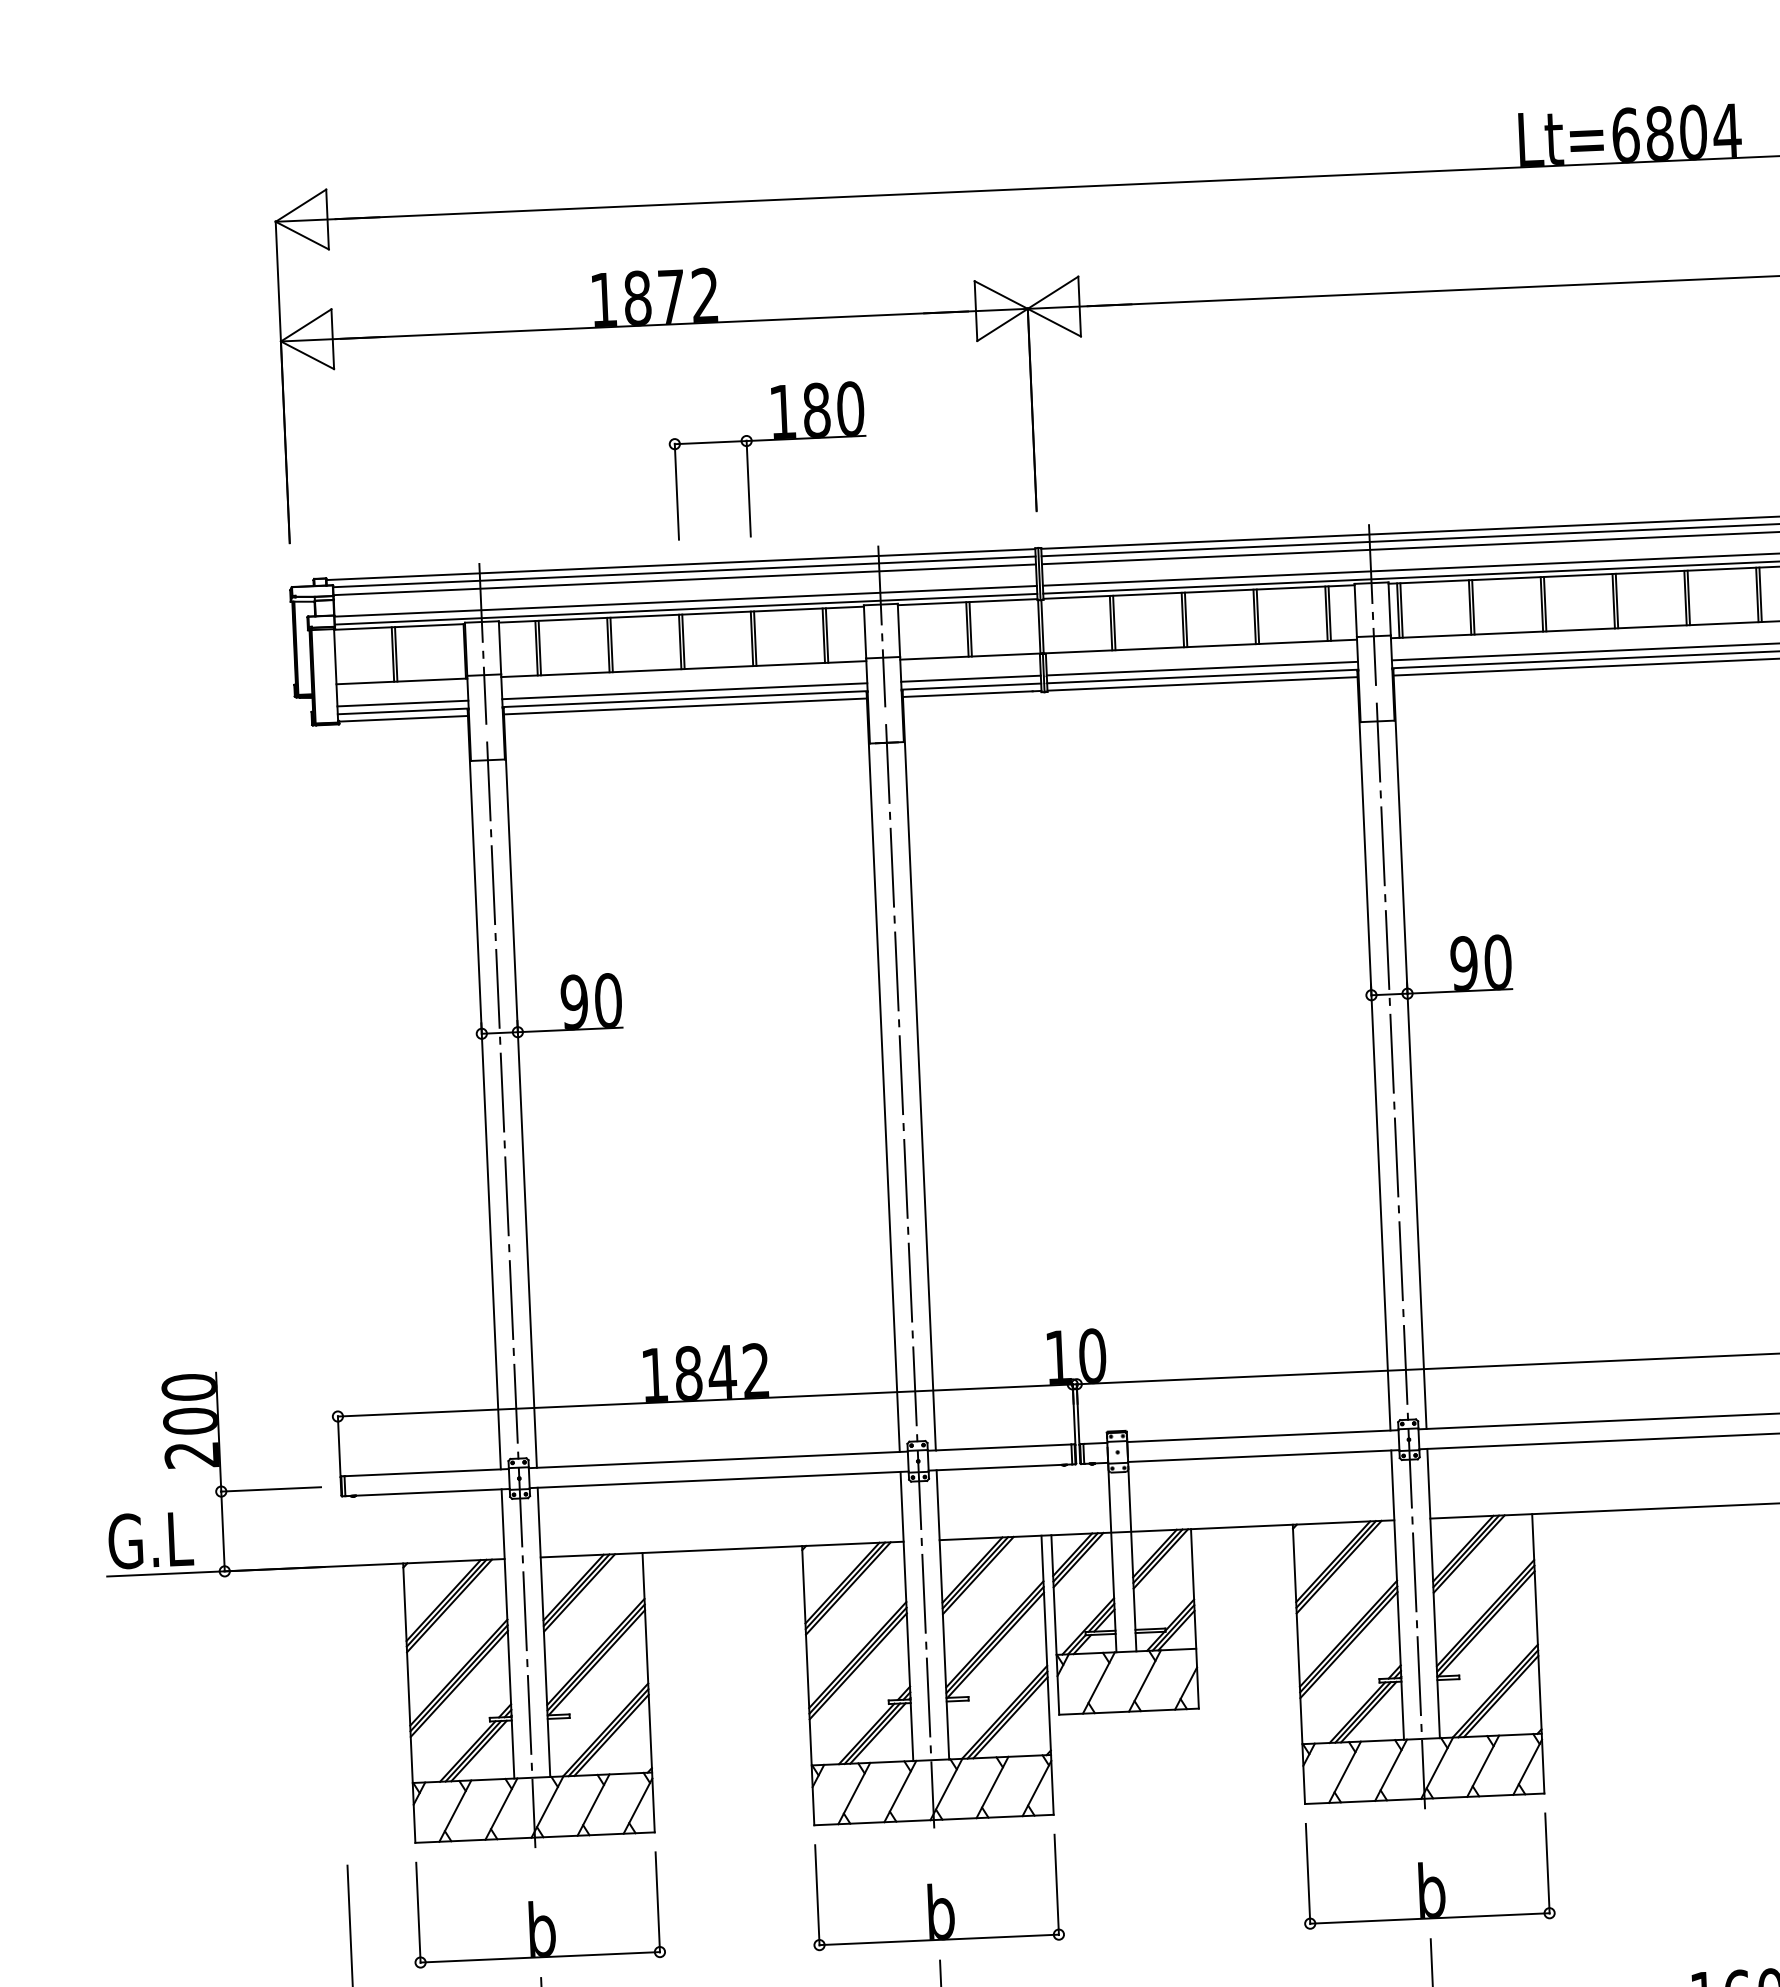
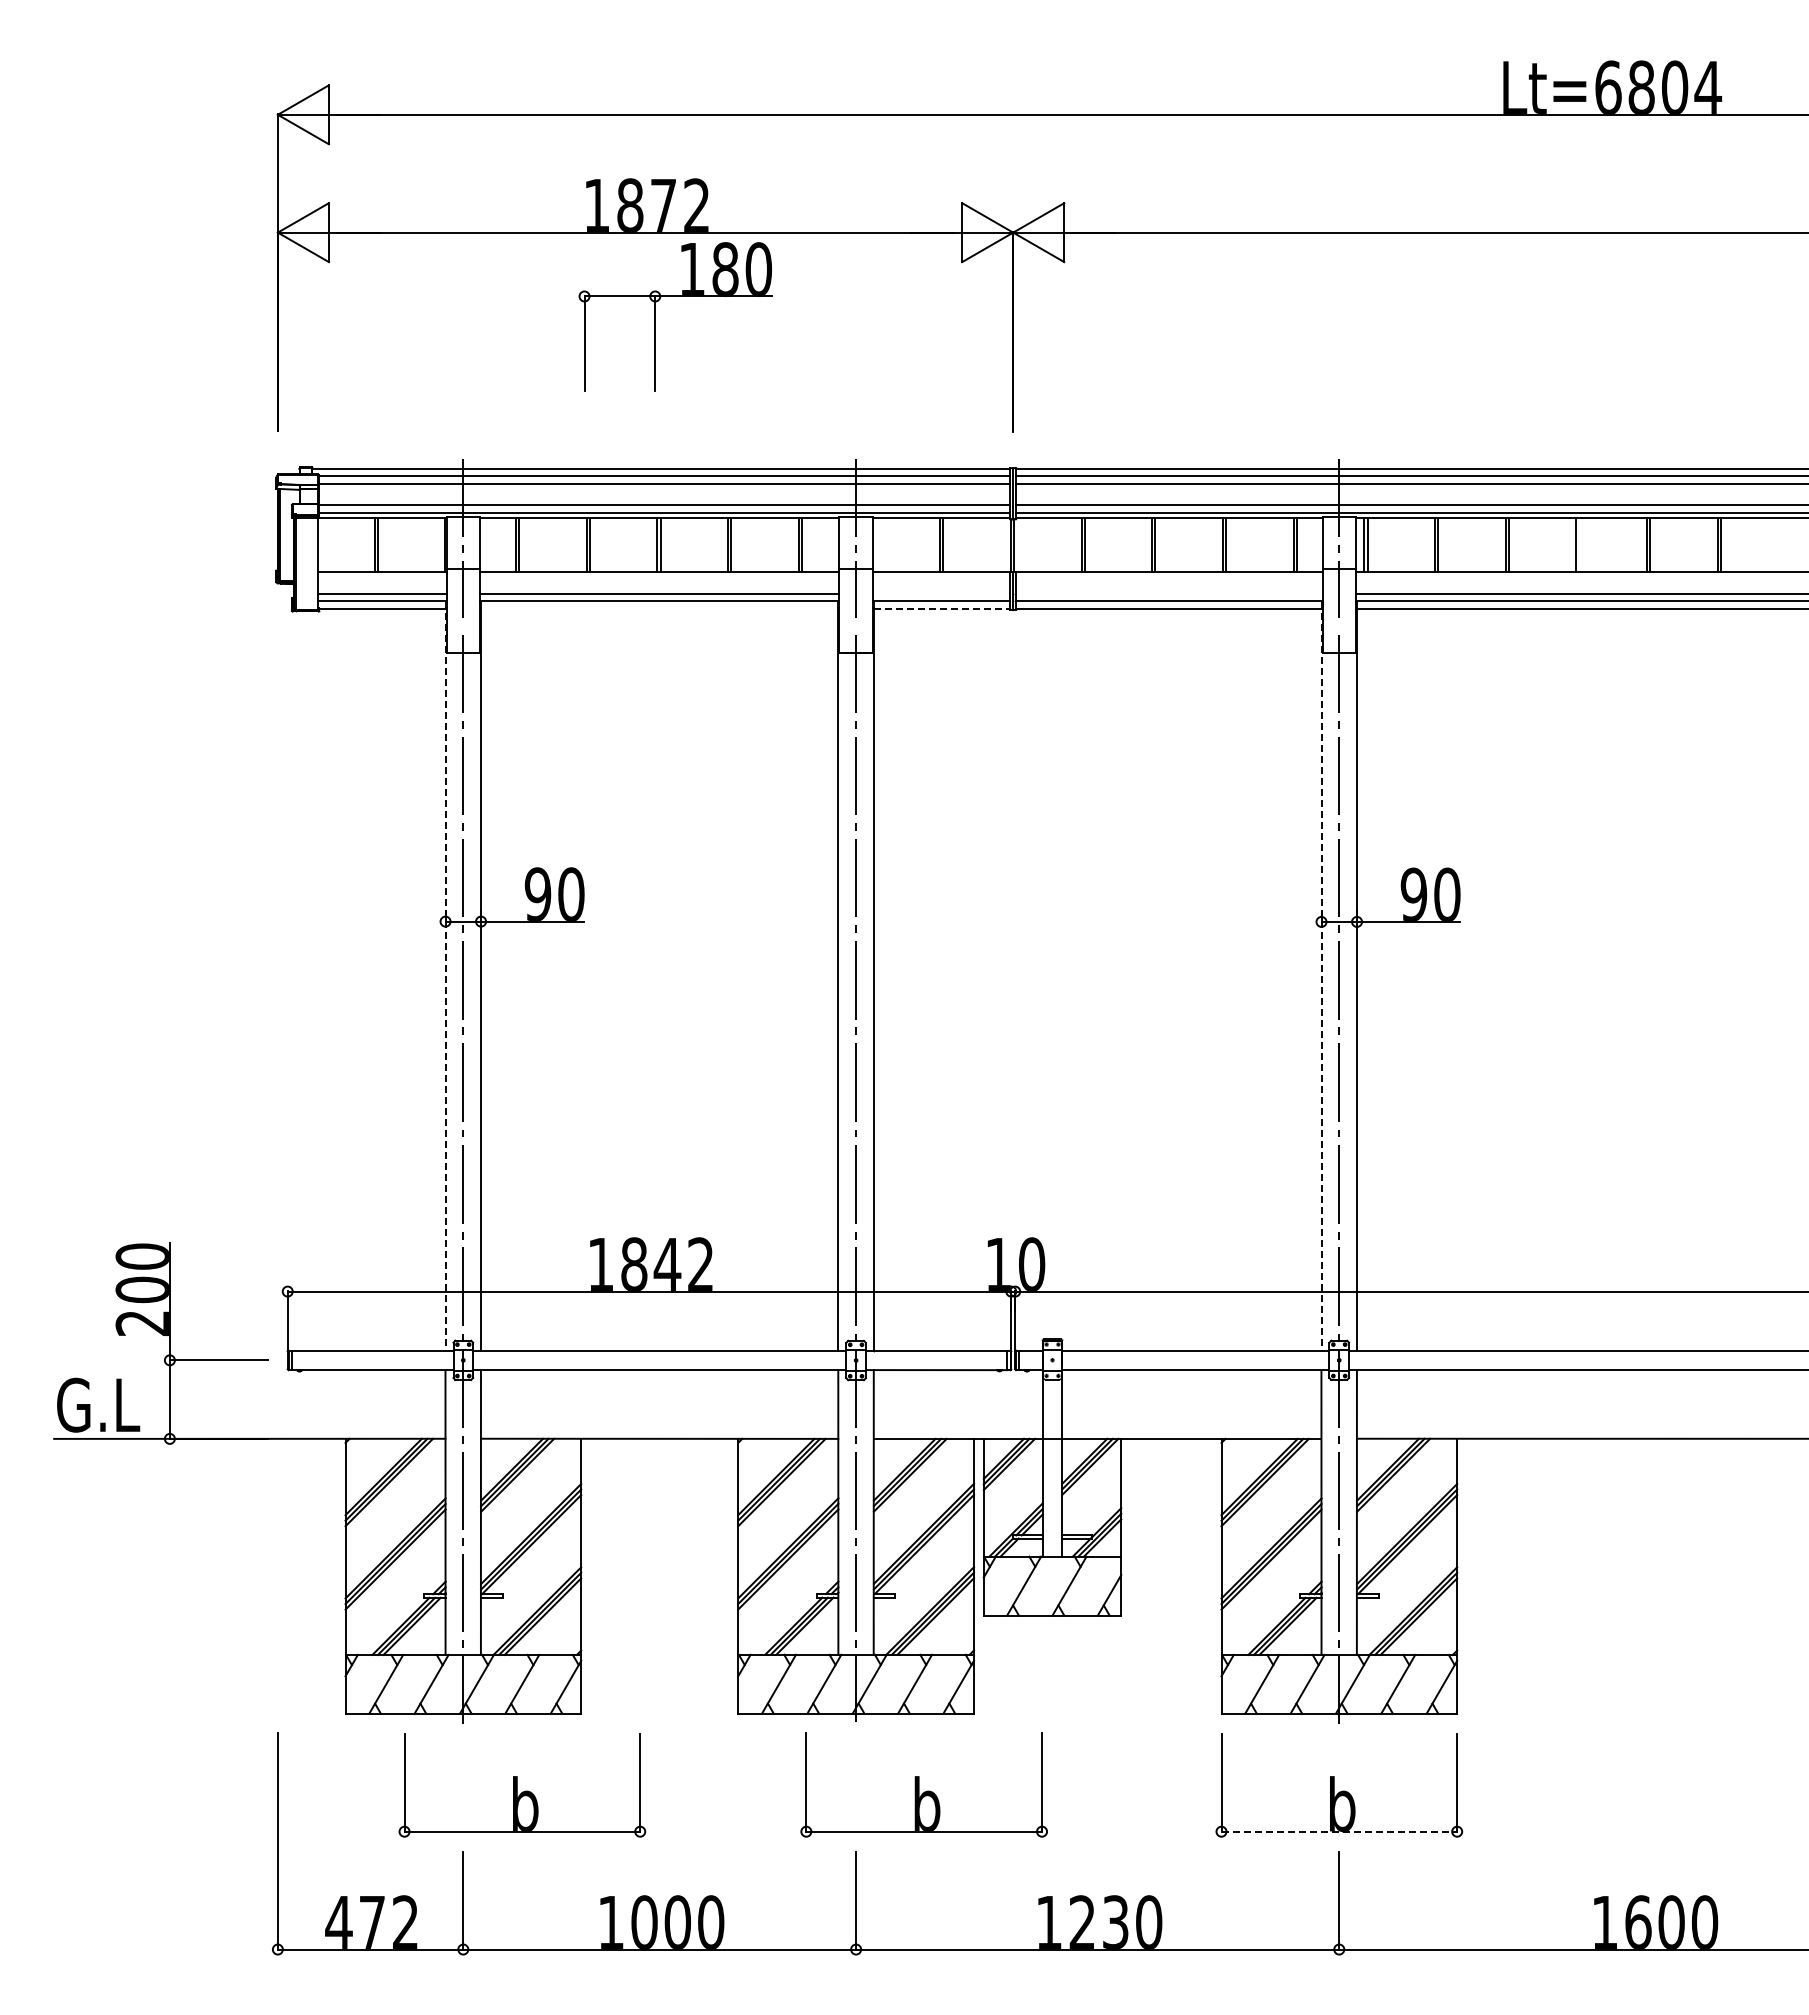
part: (767, 440) -> (675, 296), moved
line: (1616, 600) -> (1579, 544), removed
line: (1202, 668) -> (1169, 593), removed
line: (970, 678) -> (941, 593), removed
line: (972, 693) -> (942, 608), solid -> dashed
line: (685, 706) -> (659, 608), removed
line: (1373, 1050) -> (1321, 976), solid -> dashed
line: (484, 1089) -> (445, 976), solid -> dashed
part: (936, 1891) -> (923, 1784), moved
part: (538, 1910) -> (522, 1785), moved
line: (1430, 1918) -> (1339, 1831), solid -> dashed

